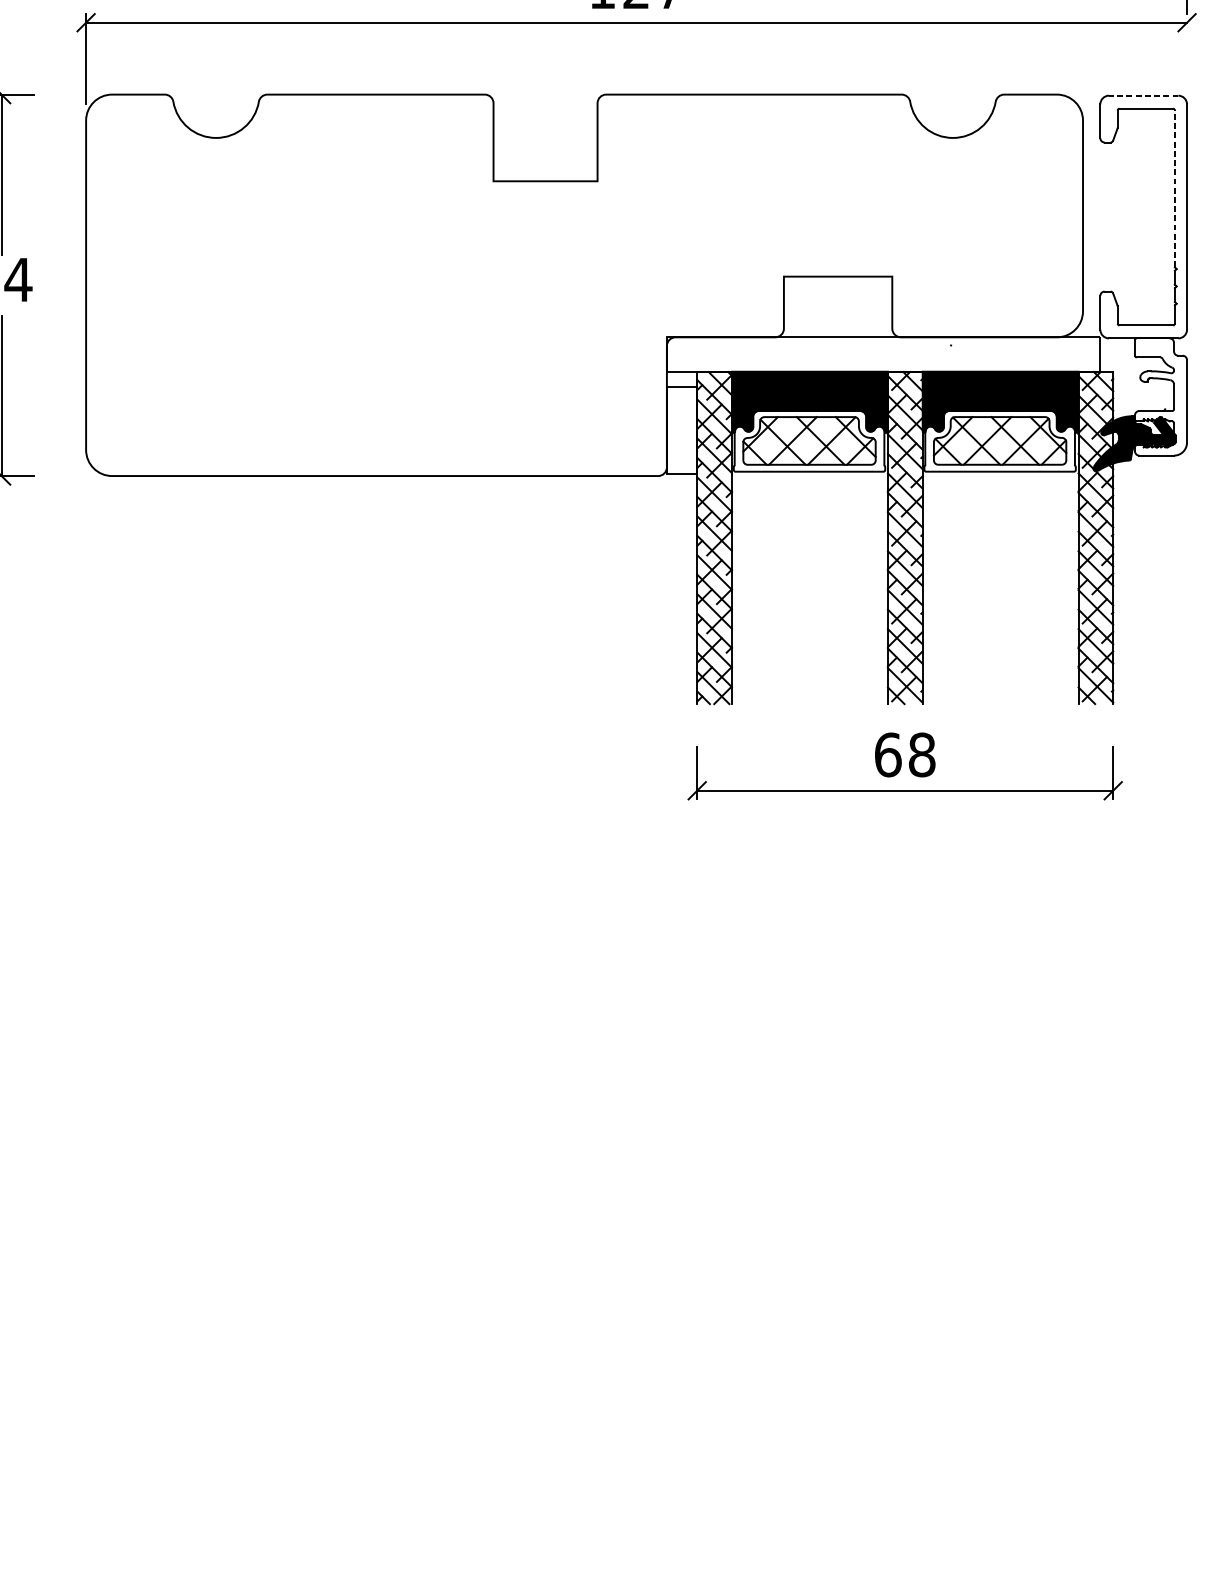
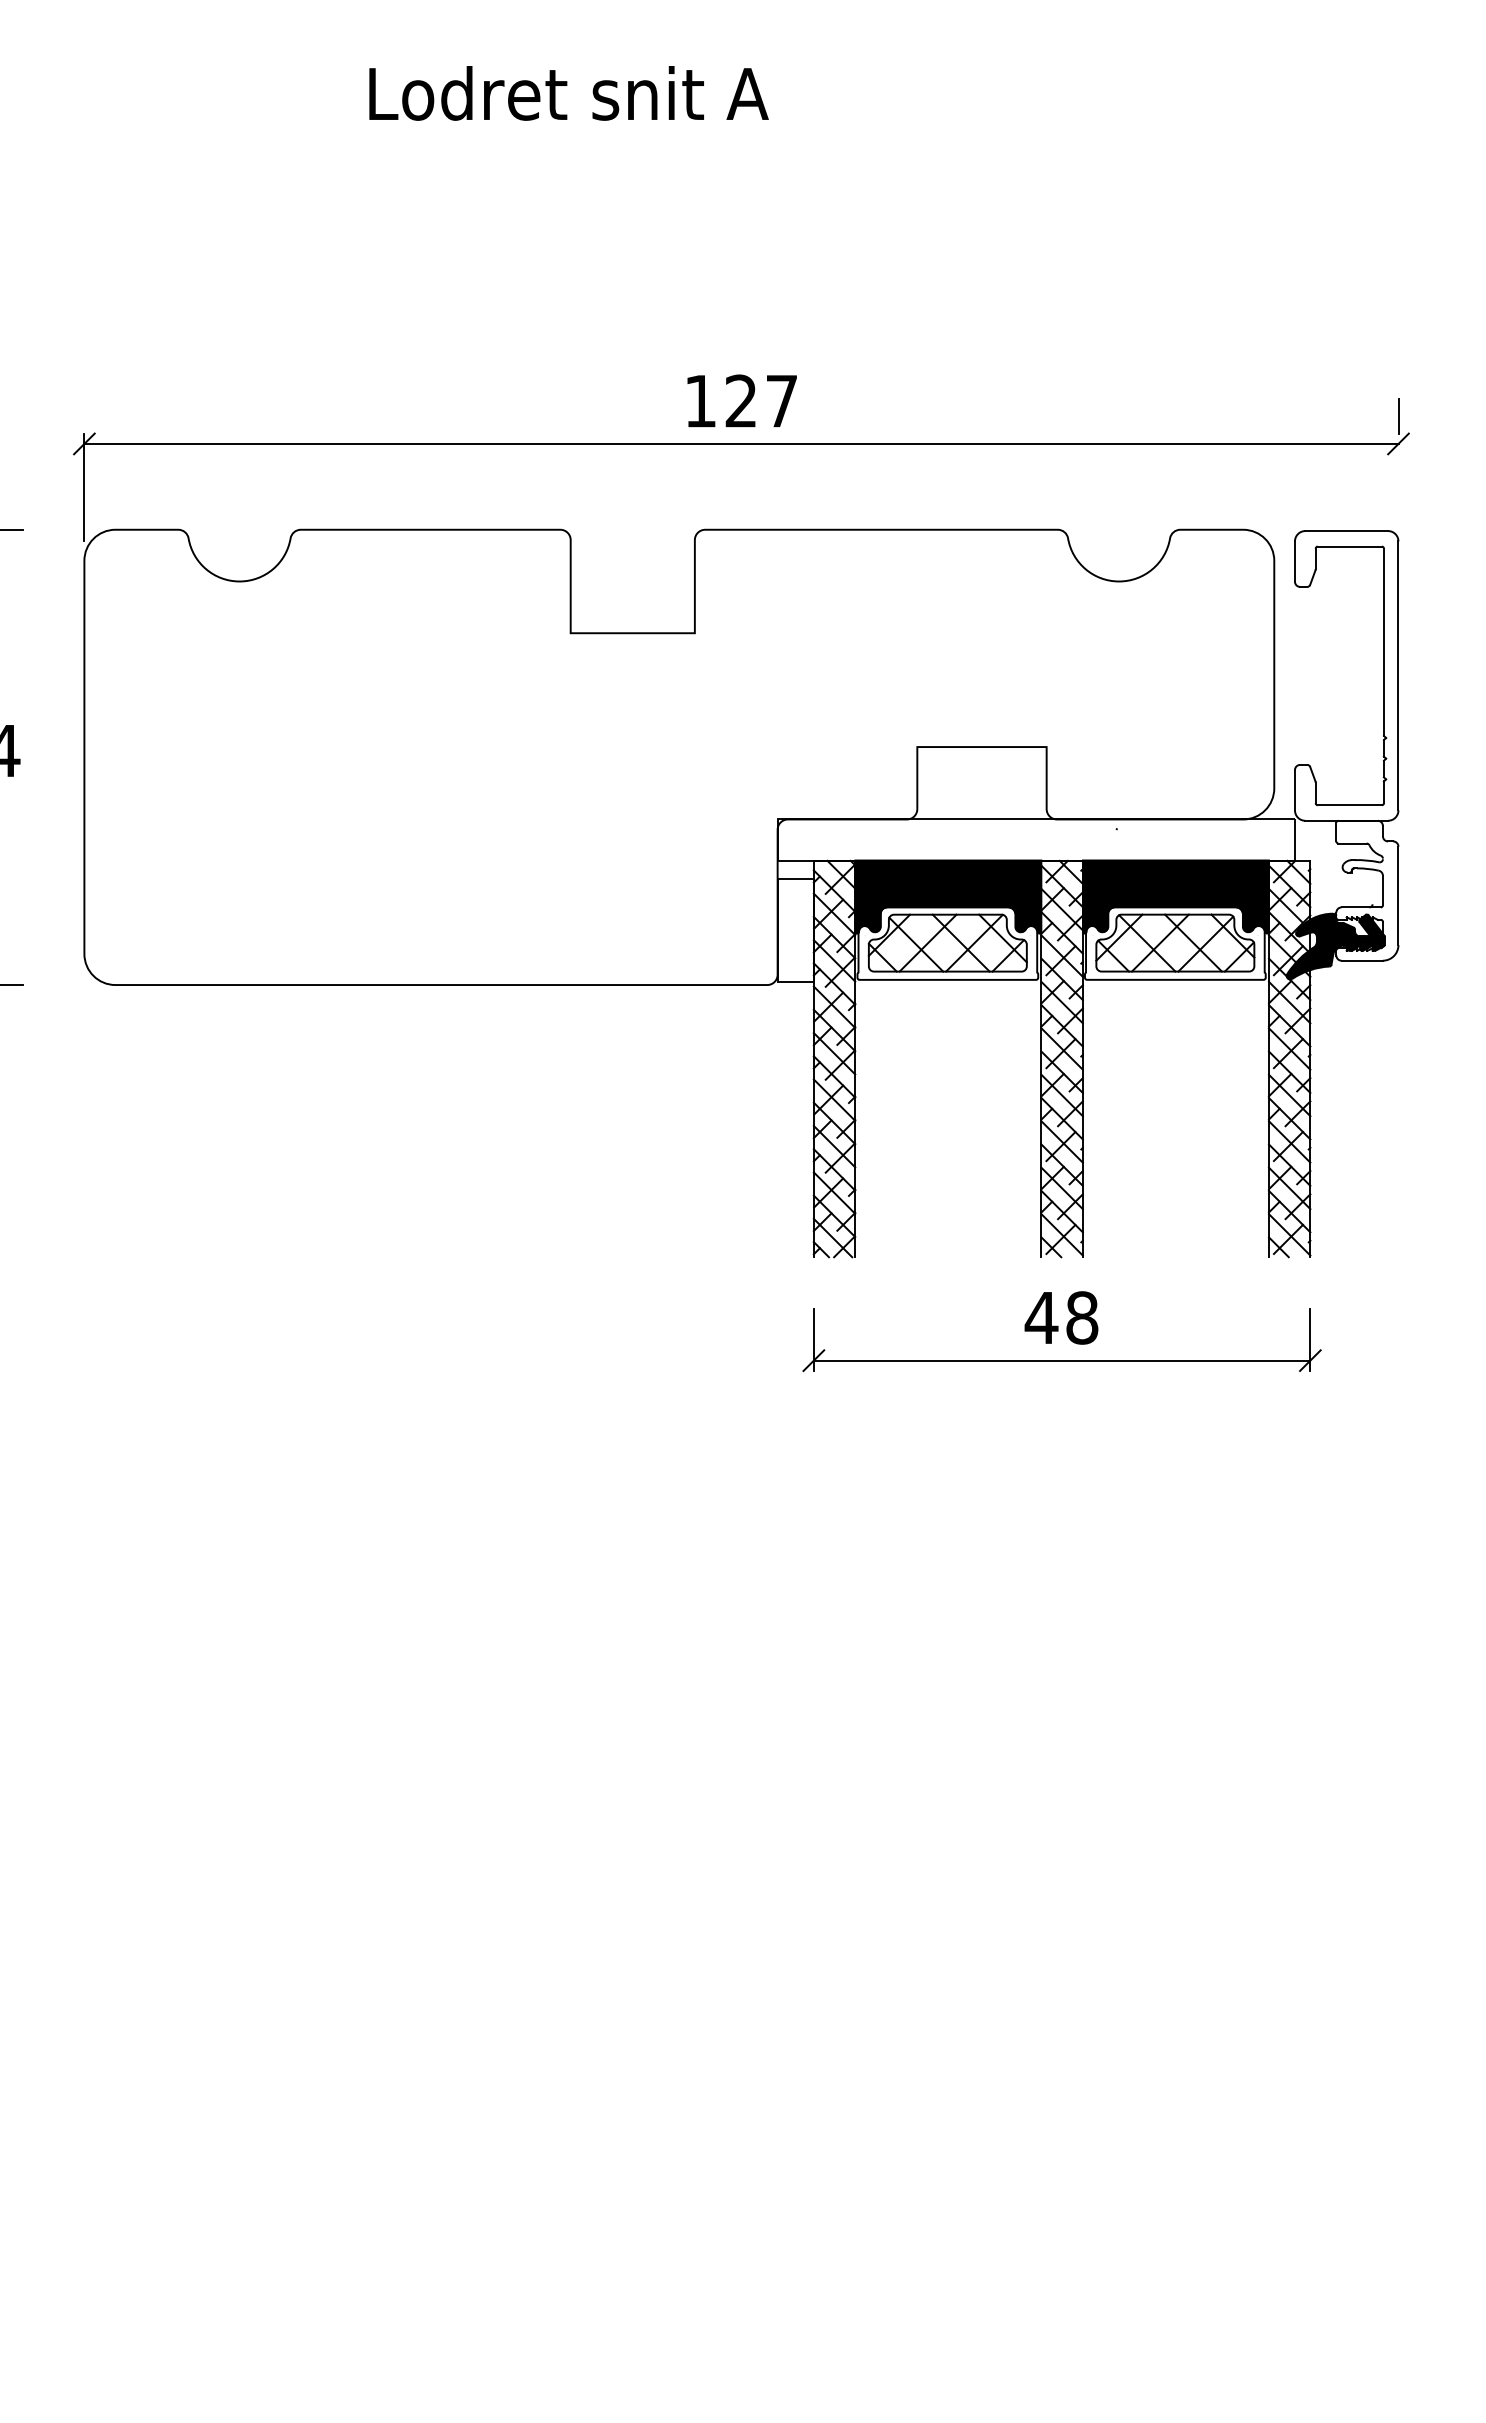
line: (1143, 96) -> (1346, 531), dashed -> solid
line: (1174, 189) -> (1383, 642), dashed -> solid
text: (887, 754) -> (1041, 1317), 68 -> 48

